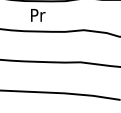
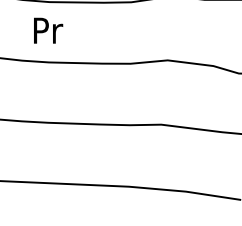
text: (38, 15) -> (48, 30), moved

